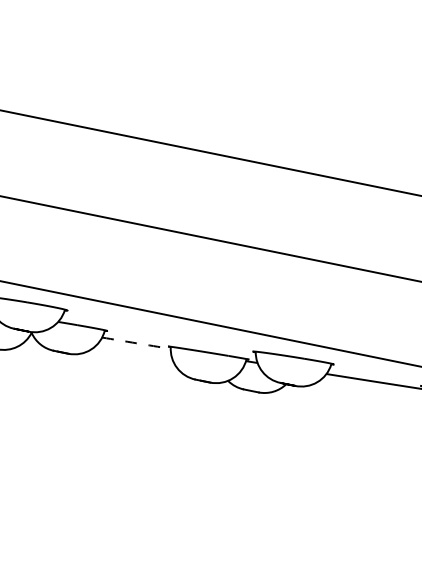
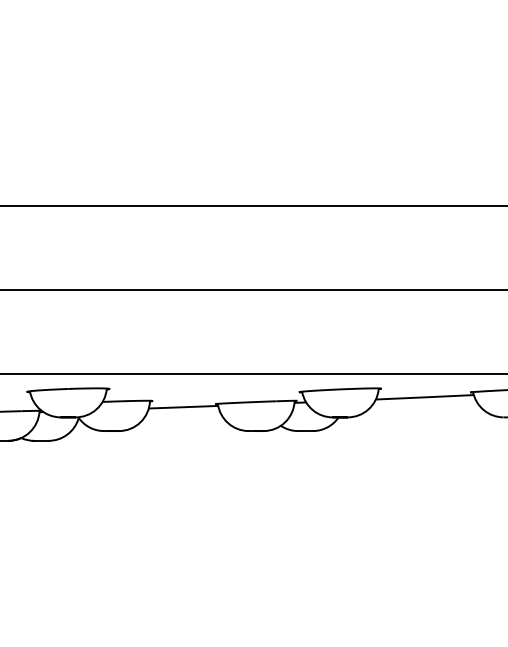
arc: (136, 343) -> (183, 407), dashed -> solid

